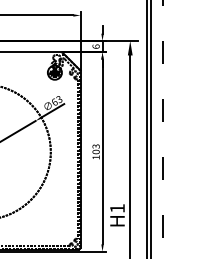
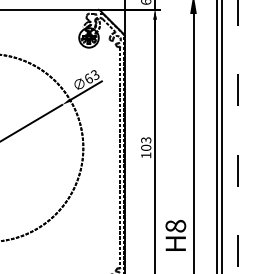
text: (117, 208) -> (175, 226), H1 -> H8

